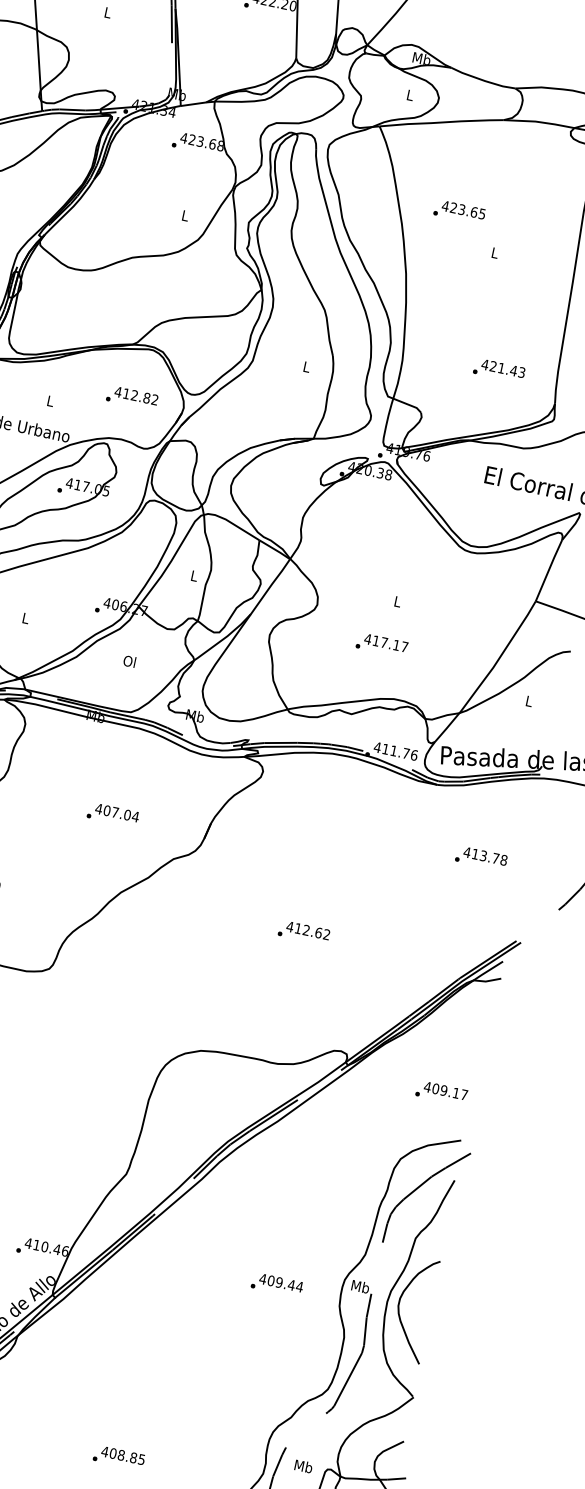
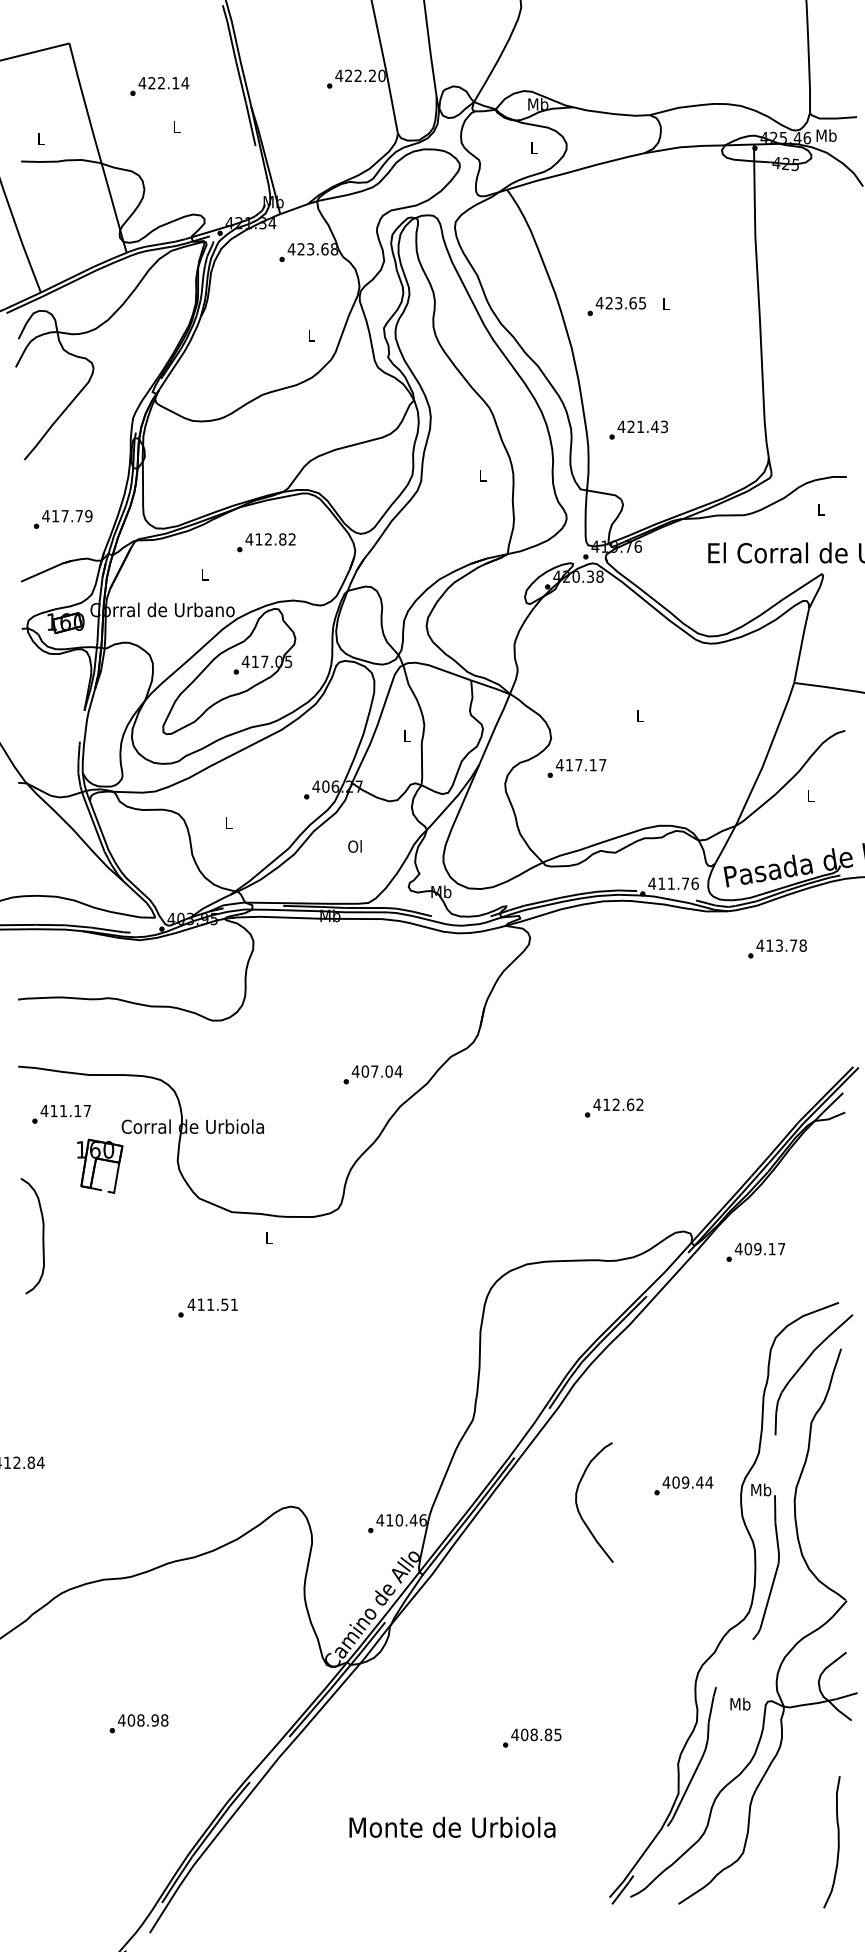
text: (459, 212) -> (616, 306), moved
text: (499, 370) -> (638, 429), moved
text: (132, 397) -> (266, 542), moved
text: (381, 645) -> (576, 768), moved
text: (112, 814) -> (372, 1074), moved
text: (481, 858) -> (777, 948), moved
text: (441, 1093) -> (755, 1252), moved
text: (277, 1284) -> (683, 1485), moved
curve: (399, 1309) -> (578, 1506), moved

